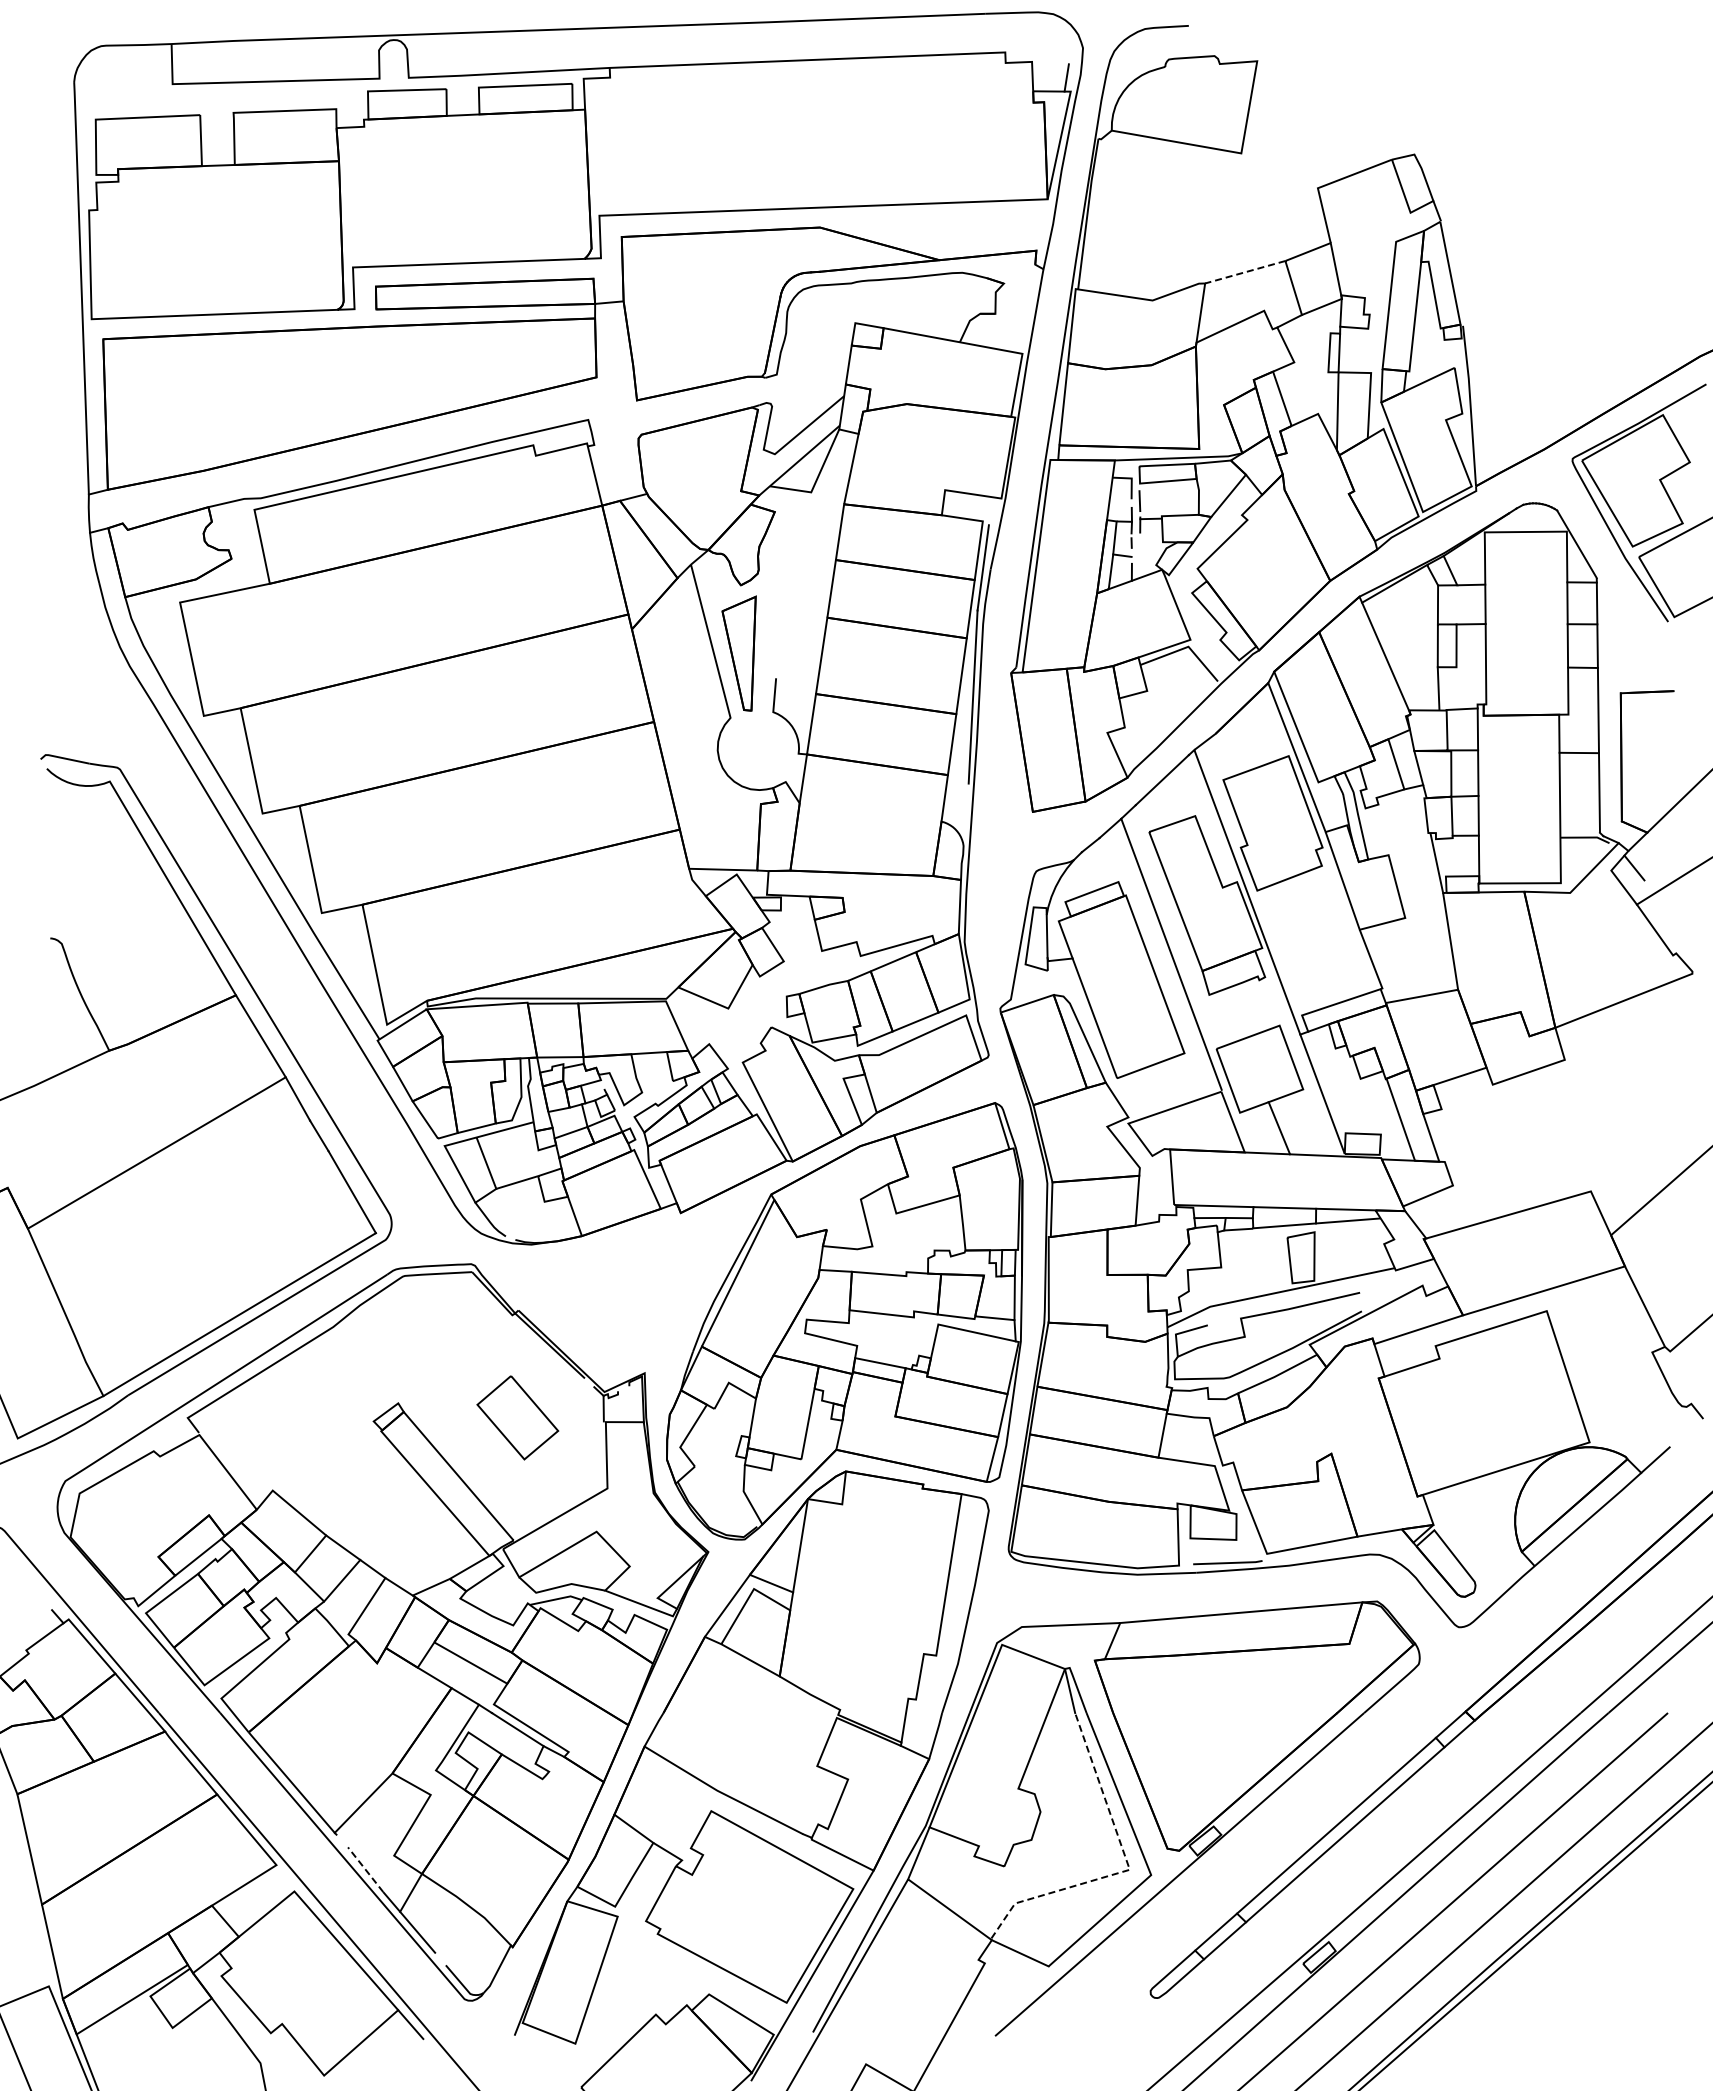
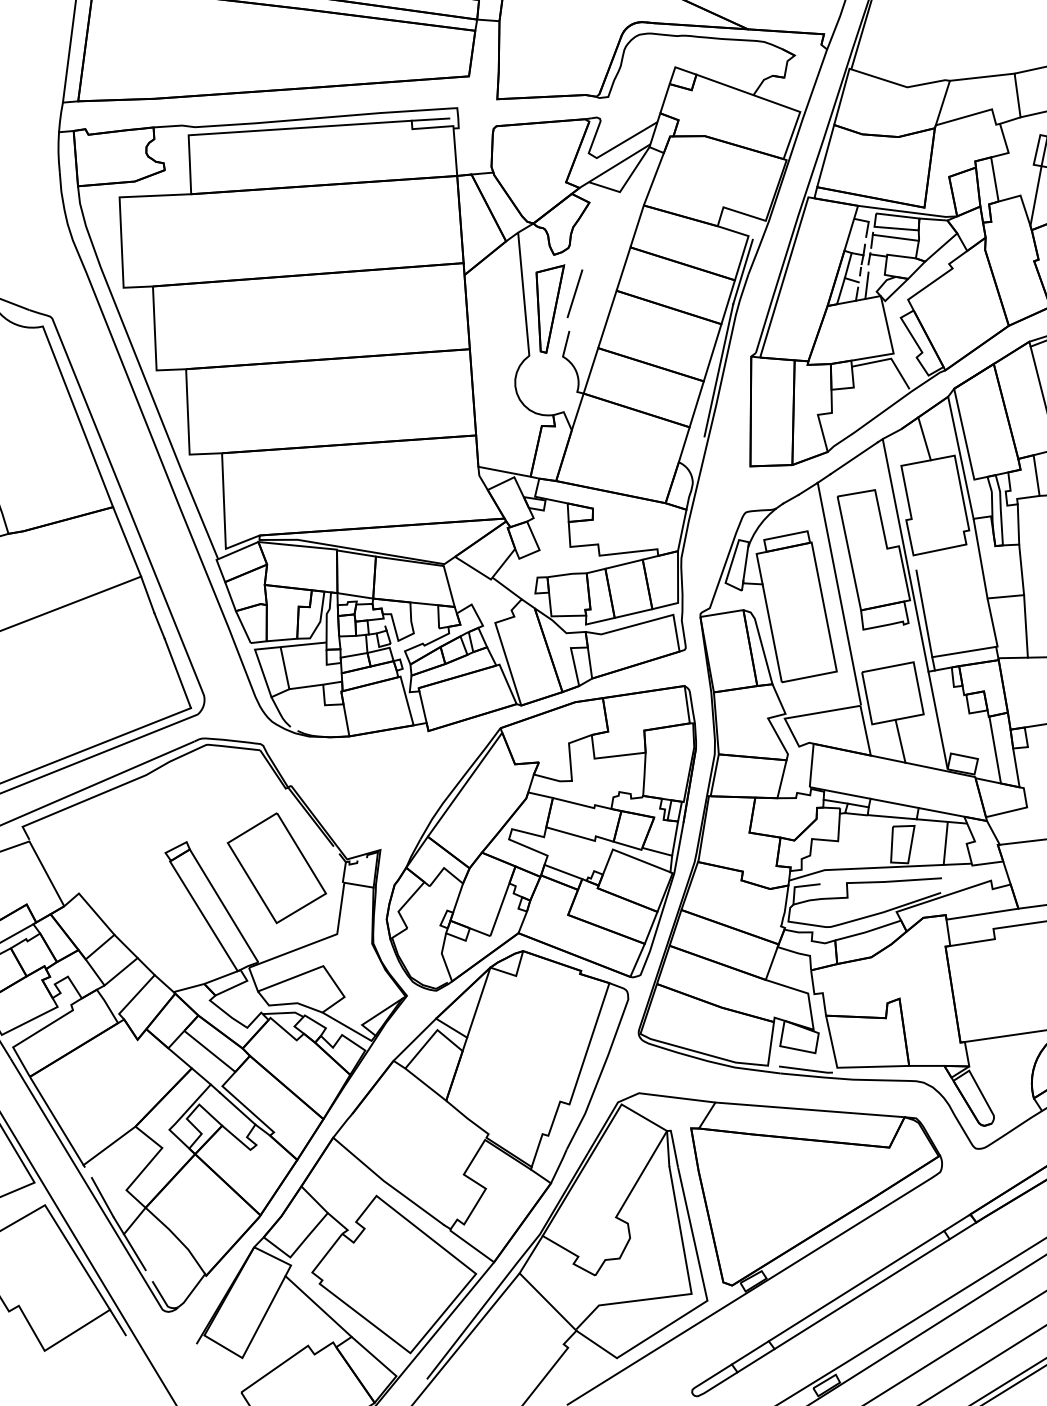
line: (1245, 272) -> (982, 77), dashed -> solid
line: (556, 439) -> (430, 119), added
line: (1168, 493) -> (895, 238), added
line: (1142, 559) -> (866, 285), added
line: (775, 630) -> (575, 294), added
line: (1246, 740) -> (924, 438), added
line: (1383, 829) -> (1018, 524), added
line: (1414, 957) -> (1026, 626), added
line: (1283, 962) -> (924, 614), added
line: (751, 1016) -> (507, 588), added
line: (1357, 1247) -> (945, 843), added
part: (517, 1417) -> (276, 868), size x1.67
line: (1129, 1868) -> (691, 1292), dashed -> solid
line: (365, 1869) -> (102, 1197), dashed -> solid
line: (660, 1962) -> (318, 1306), added

